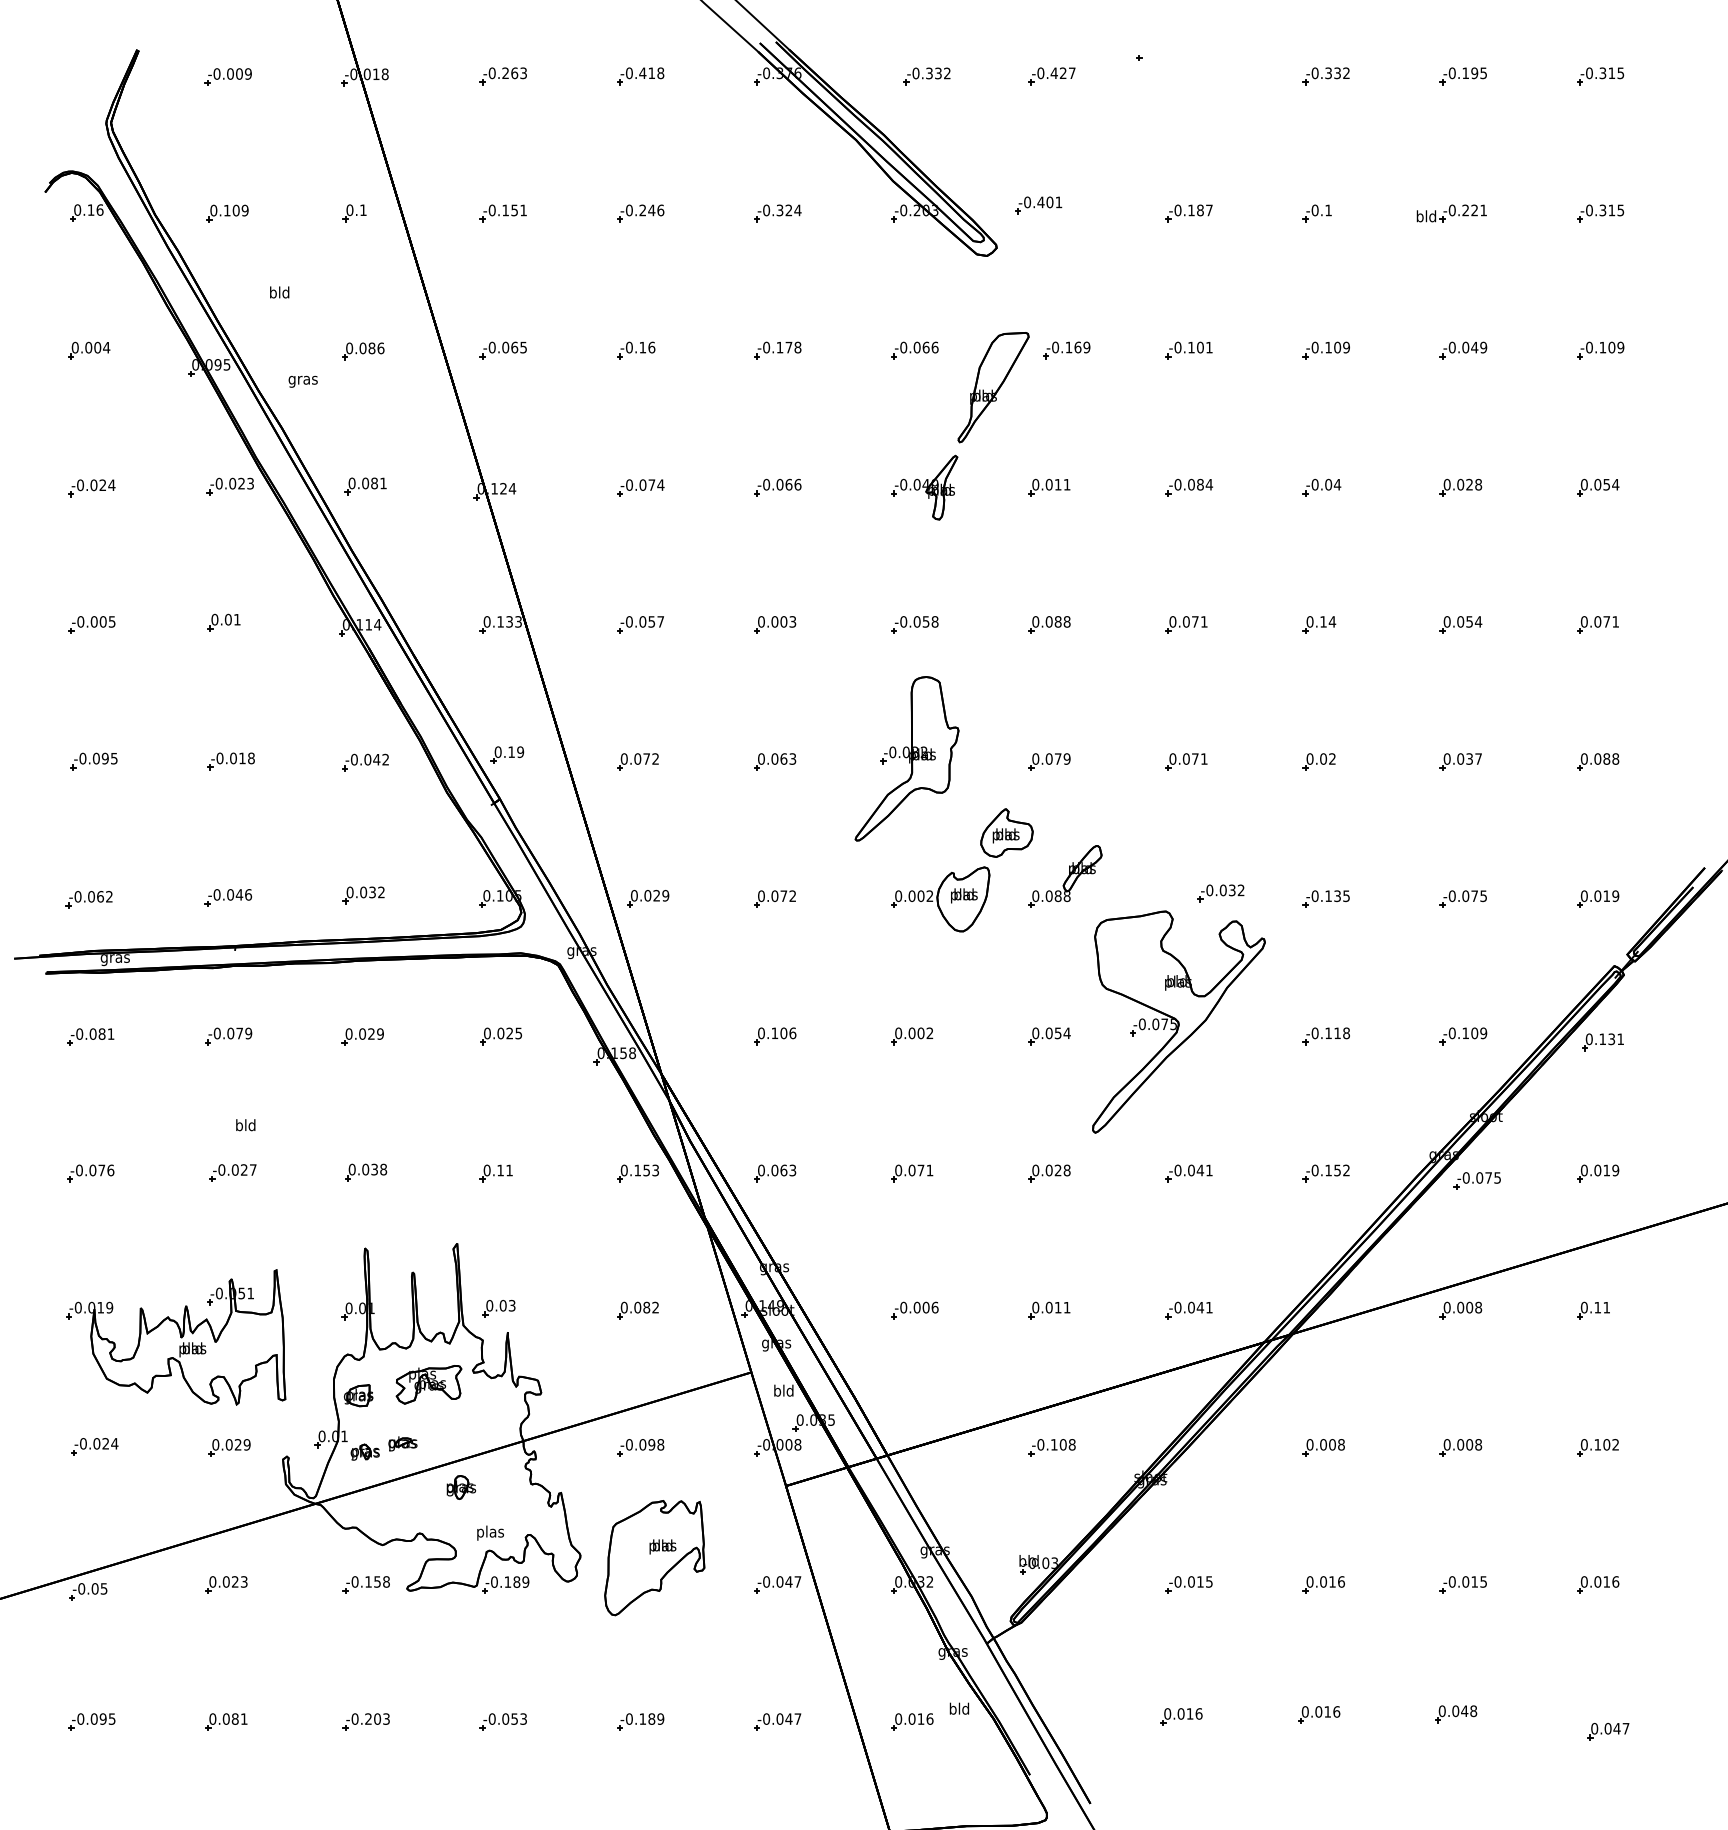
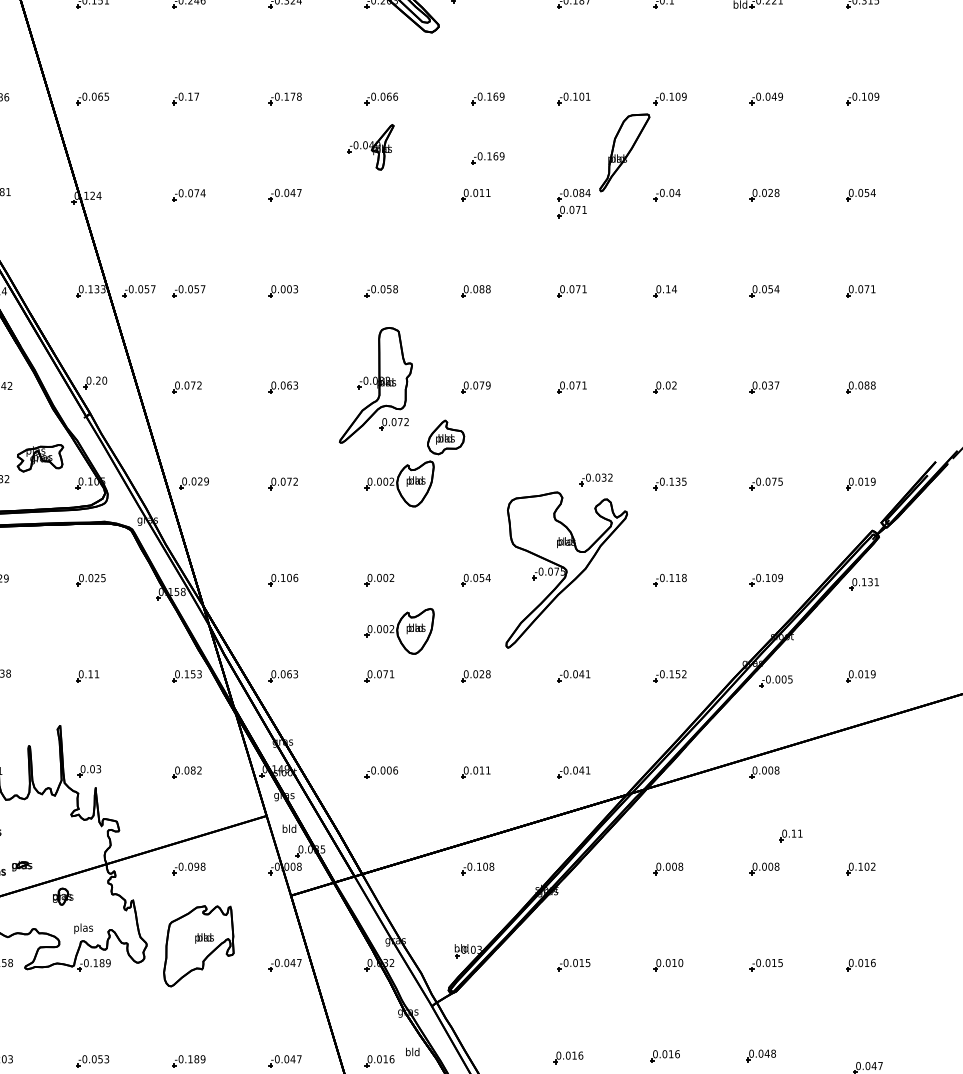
text: (651, 347) -> (196, 96), -0.16 -> -0.17
part: (993, 387) -> (624, 152), moved
part: (1066, 435) -> (487, 158), added
text: (793, 484) -> (296, 192), -0.066 -> -0.047
part: (924, 487) -> (370, 147), moved
part: (1186, 511) -> (572, 211), added
part: (569, 624) -> (139, 291), added
text: (515, 752) -> (101, 380), 0.19 -> 0.20
part: (932, 813) -> (393, 423), added
part: (1065, 876) -> (487, 467), removed
part: (940, 1109) -> (399, 631), added
text: (1488, 1177) -> (783, 679), -0.075 -> -0.005
part: (1593, 1310) -> (791, 835), moved
part: (428, 1384) -> (40, 458), moved
text: (1341, 1581) -> (680, 962), 0.016 -> 0.010

